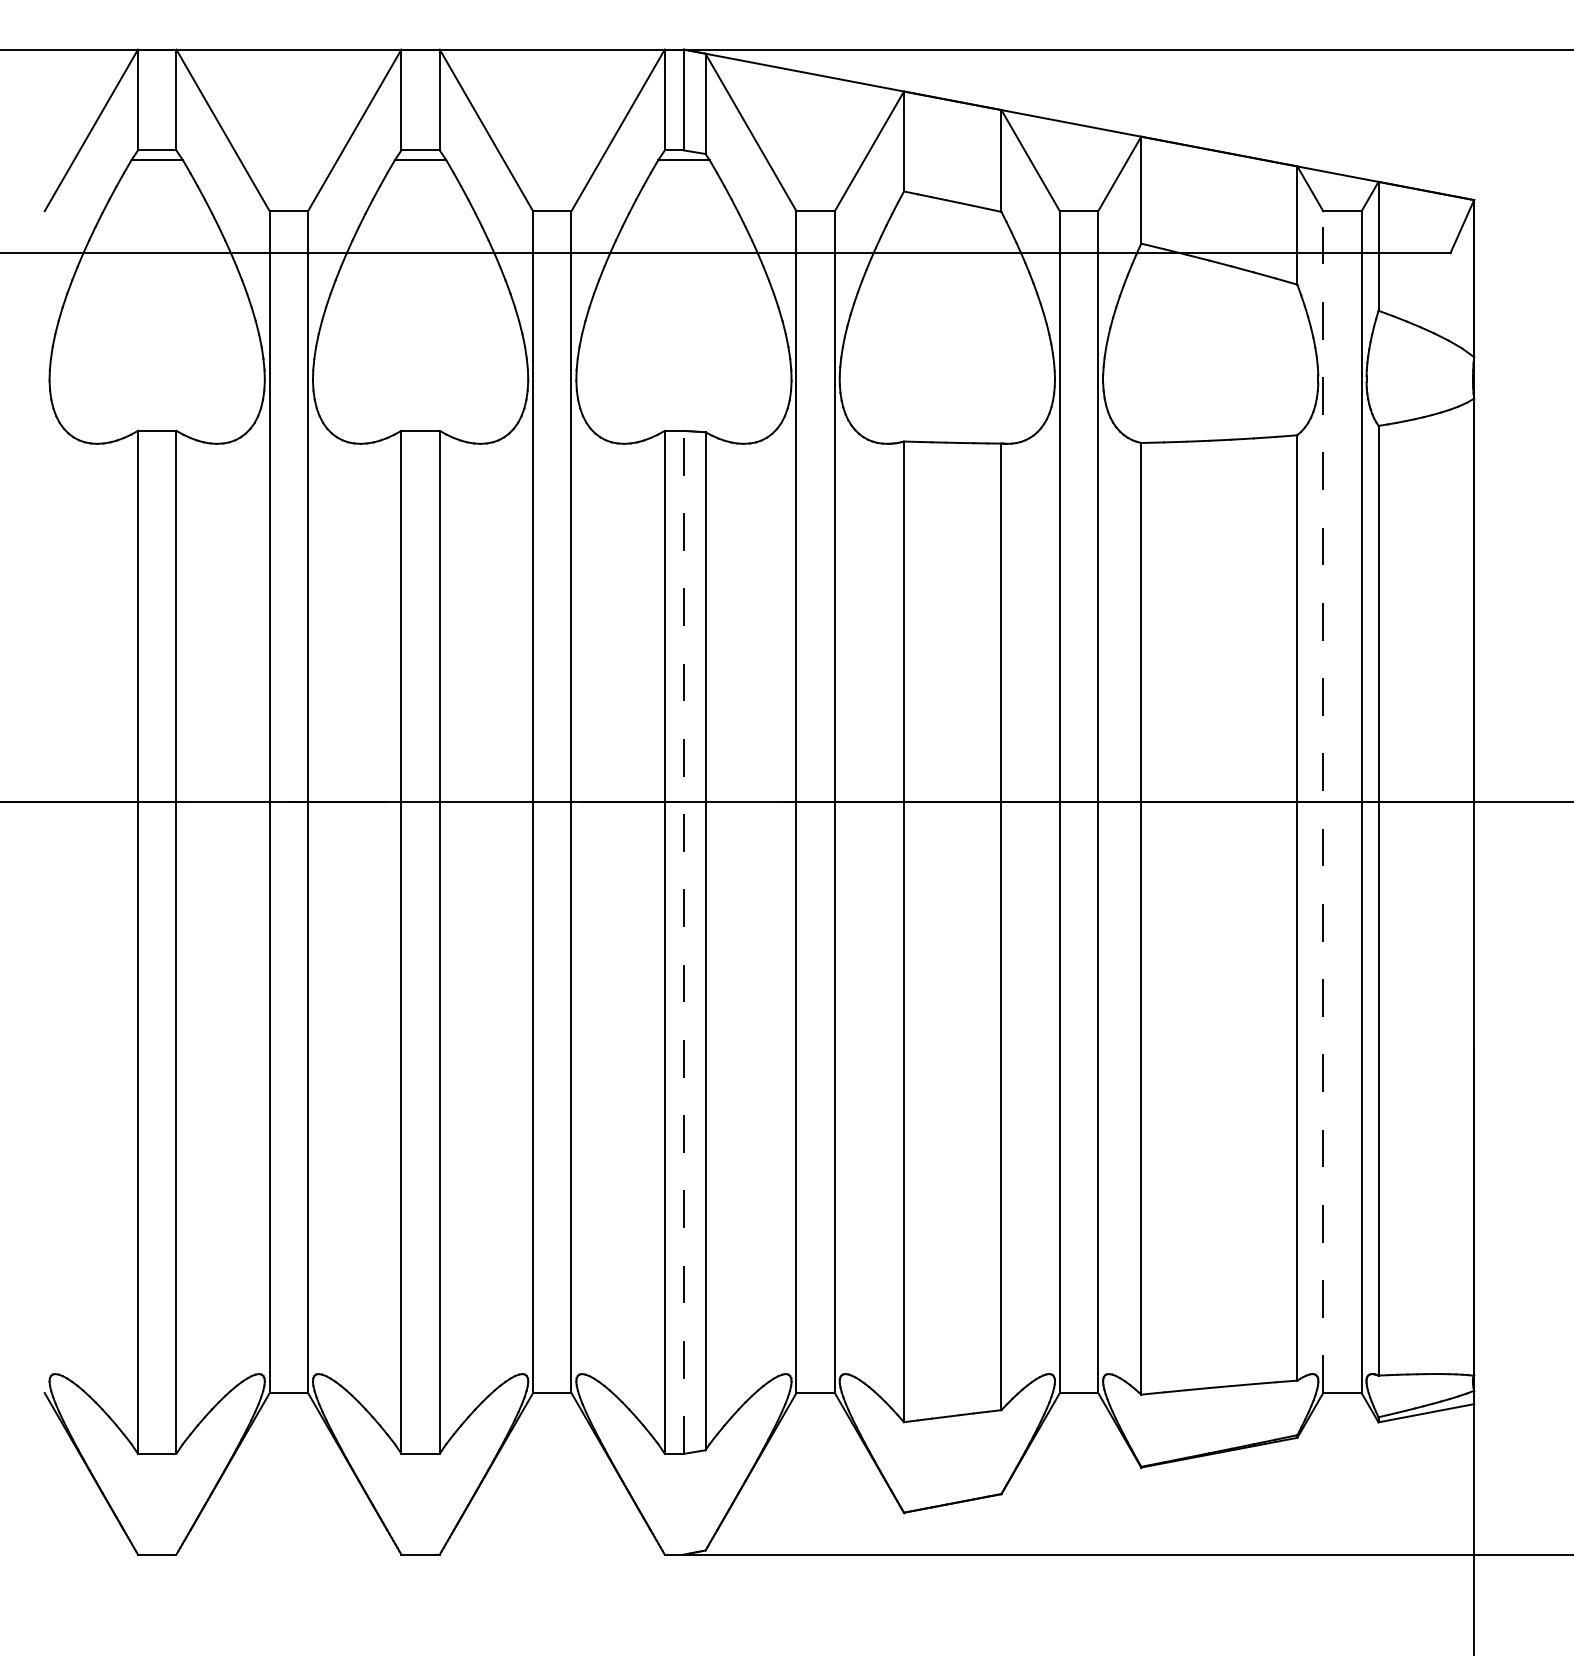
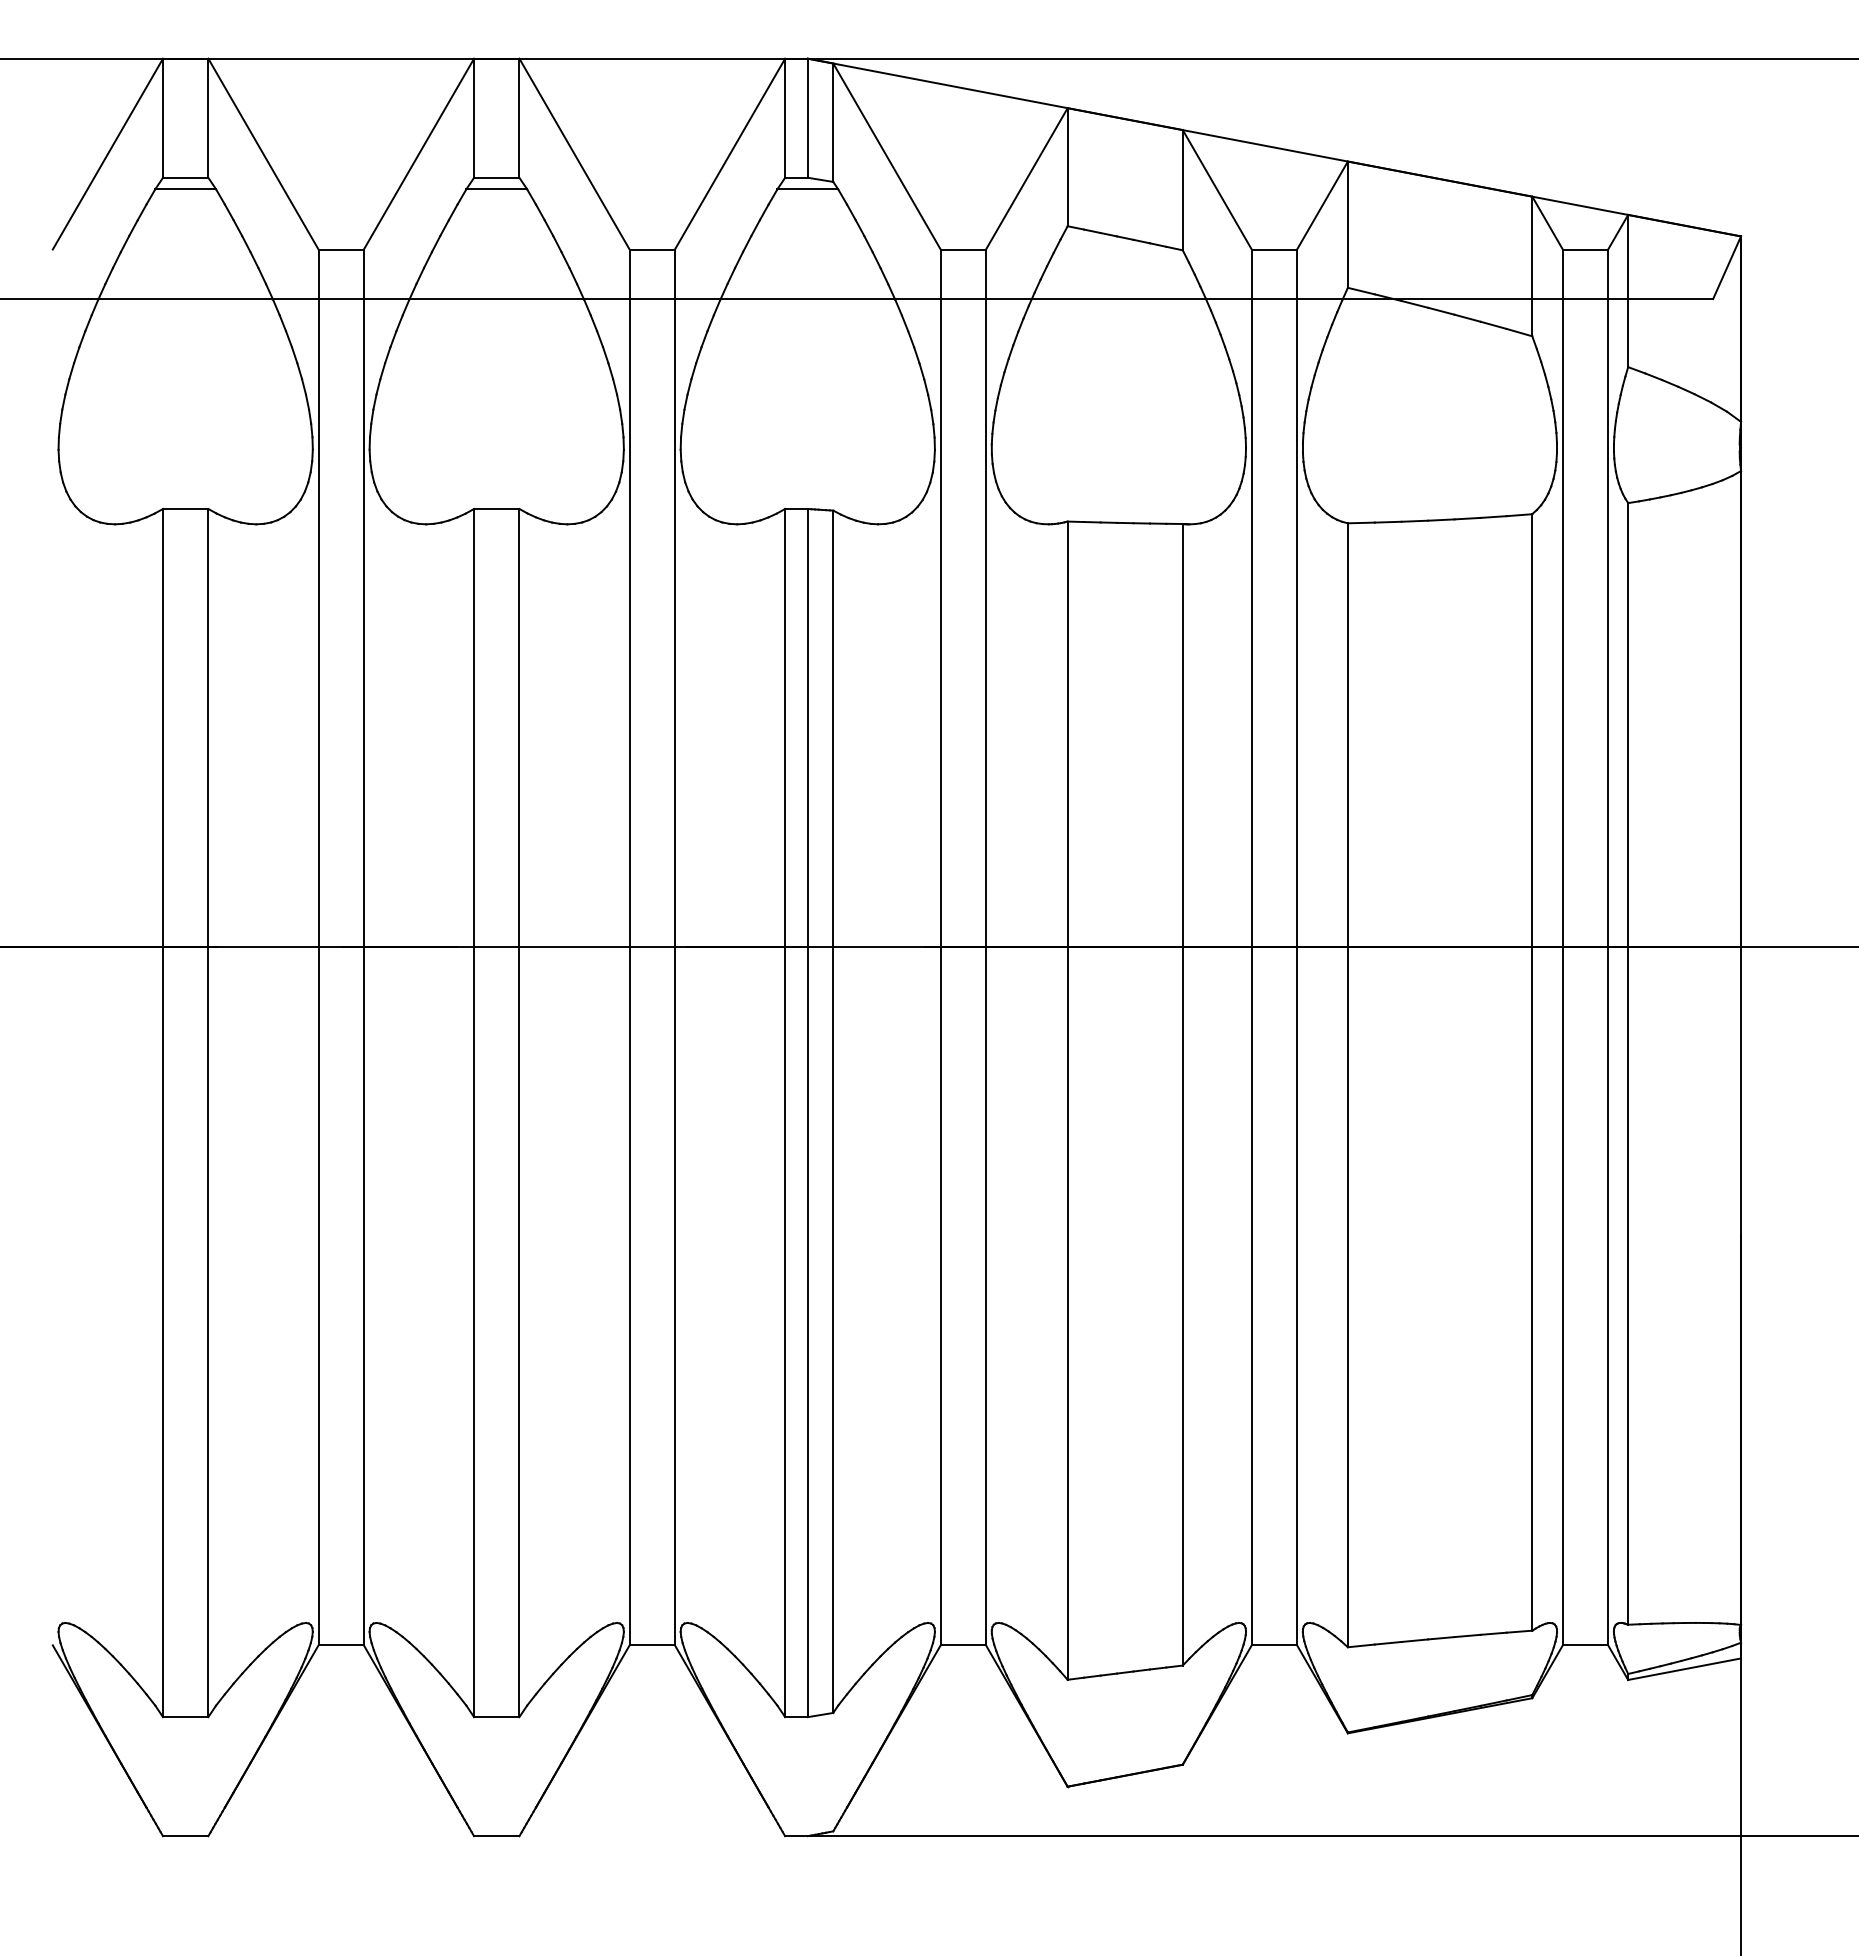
line: (1322, 802) -> (1562, 947), dashed -> solid
line: (683, 941) -> (807, 1112), dashed -> solid

